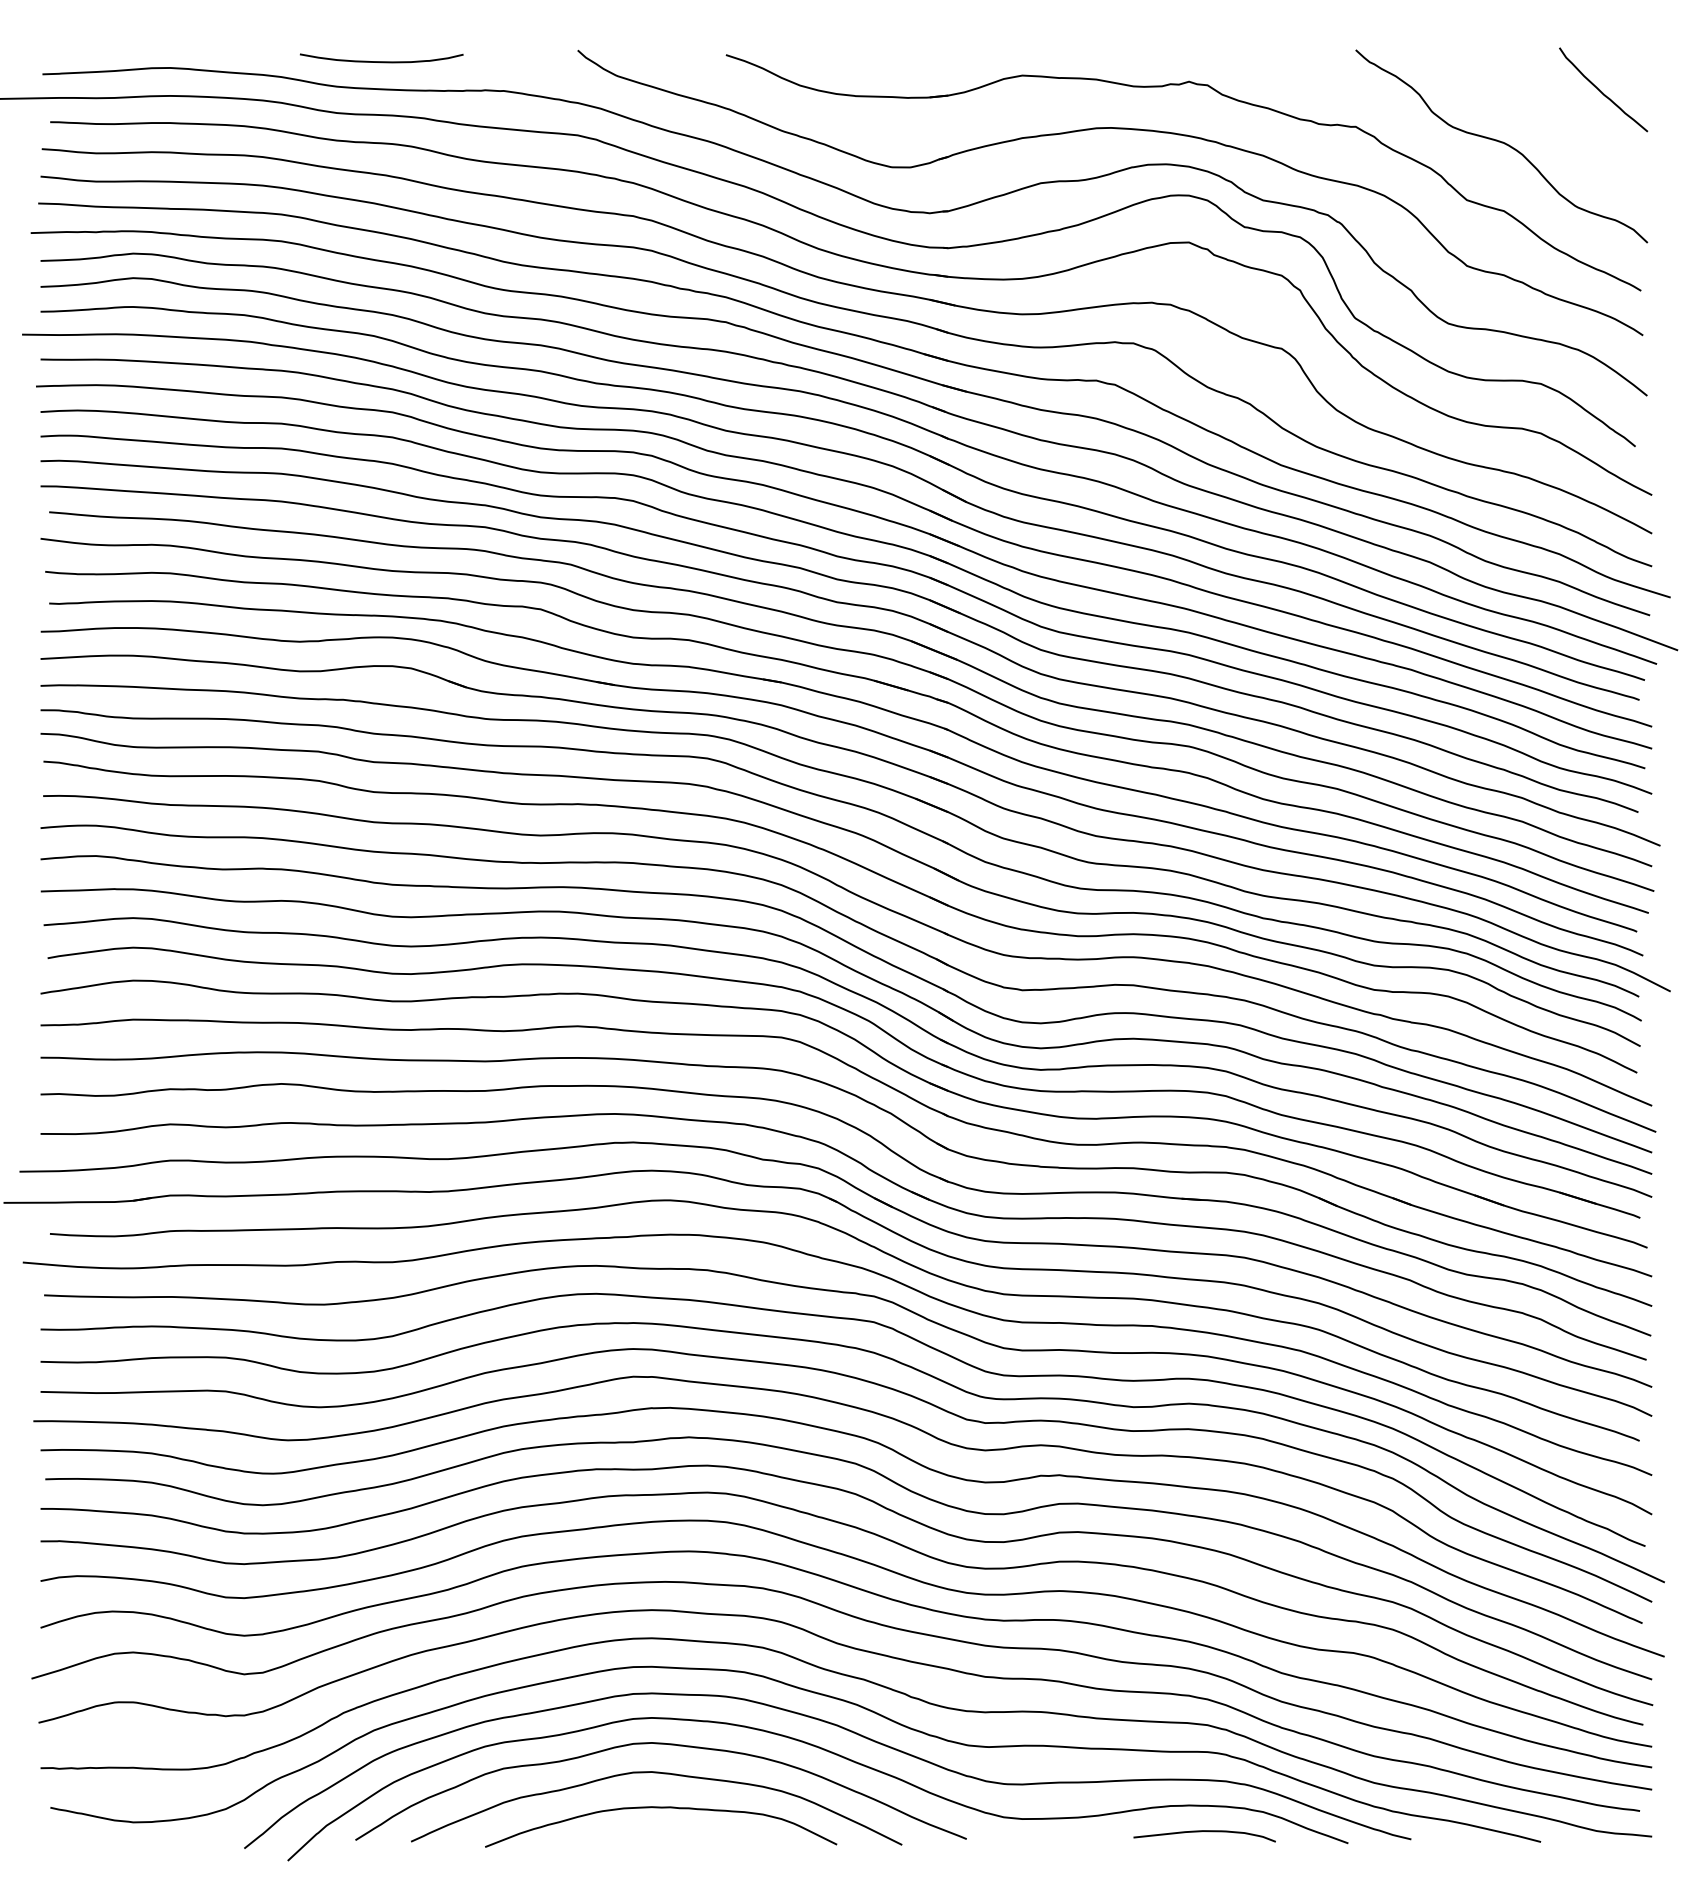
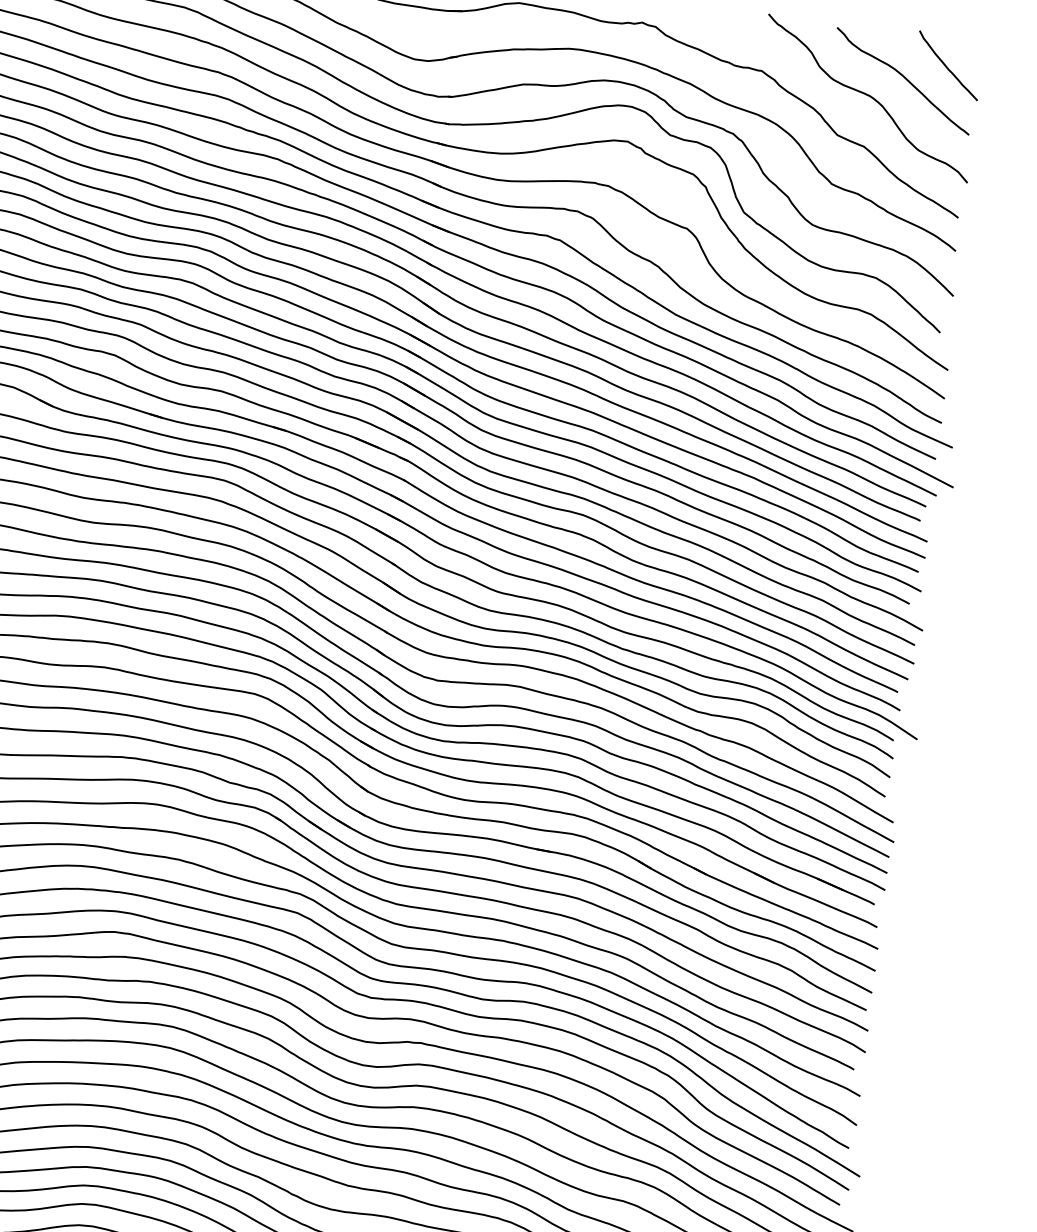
curve: (1547, 114) -> (904, 78), added

